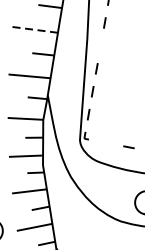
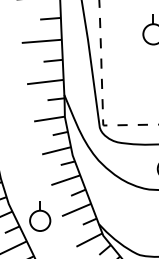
line: (34, 29) -> (41, 41), dashed -> solid
line: (100, 46) -> (100, 43), added
line: (105, 143) -> (122, 125), added

